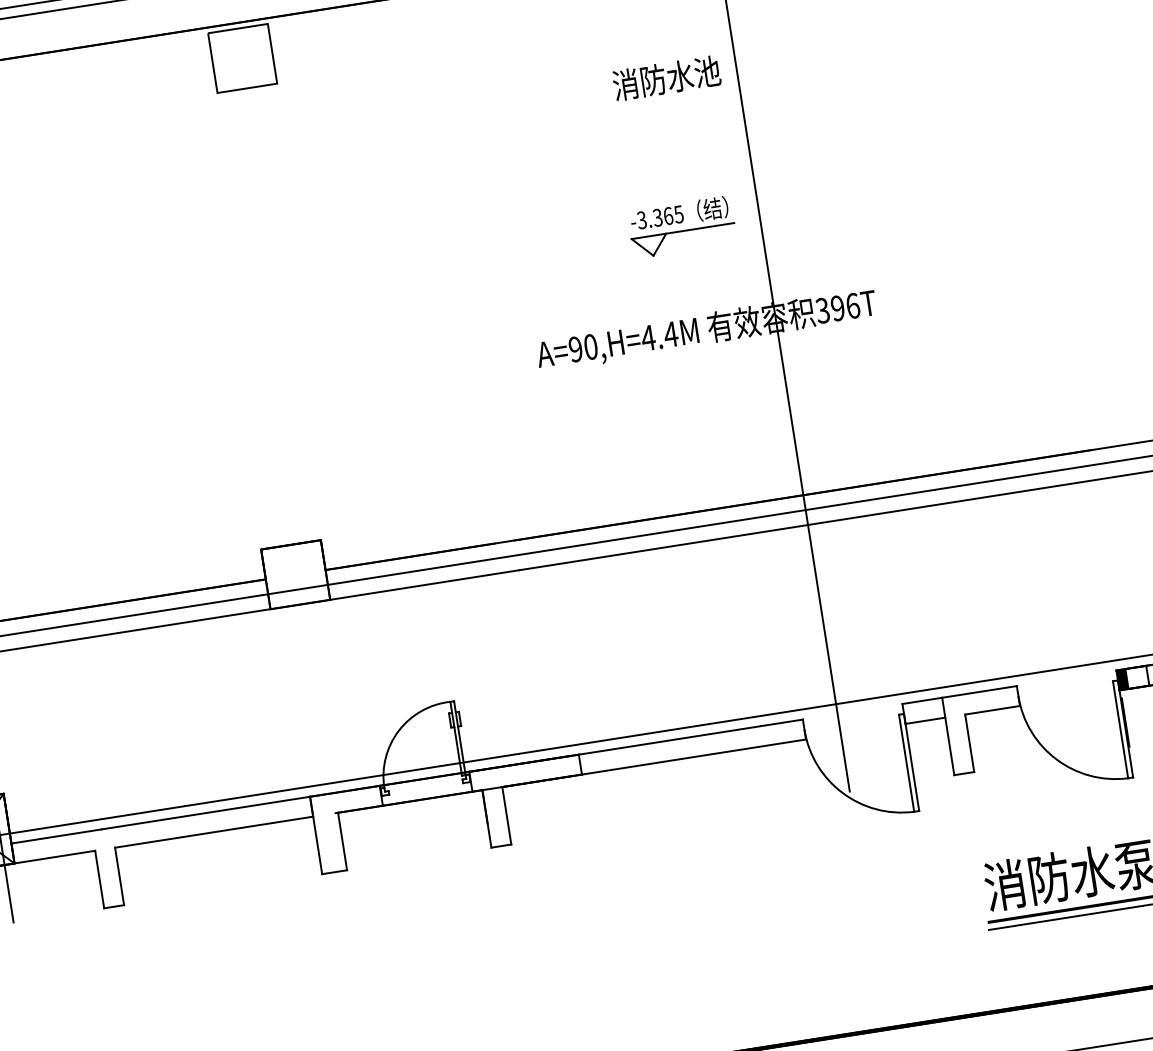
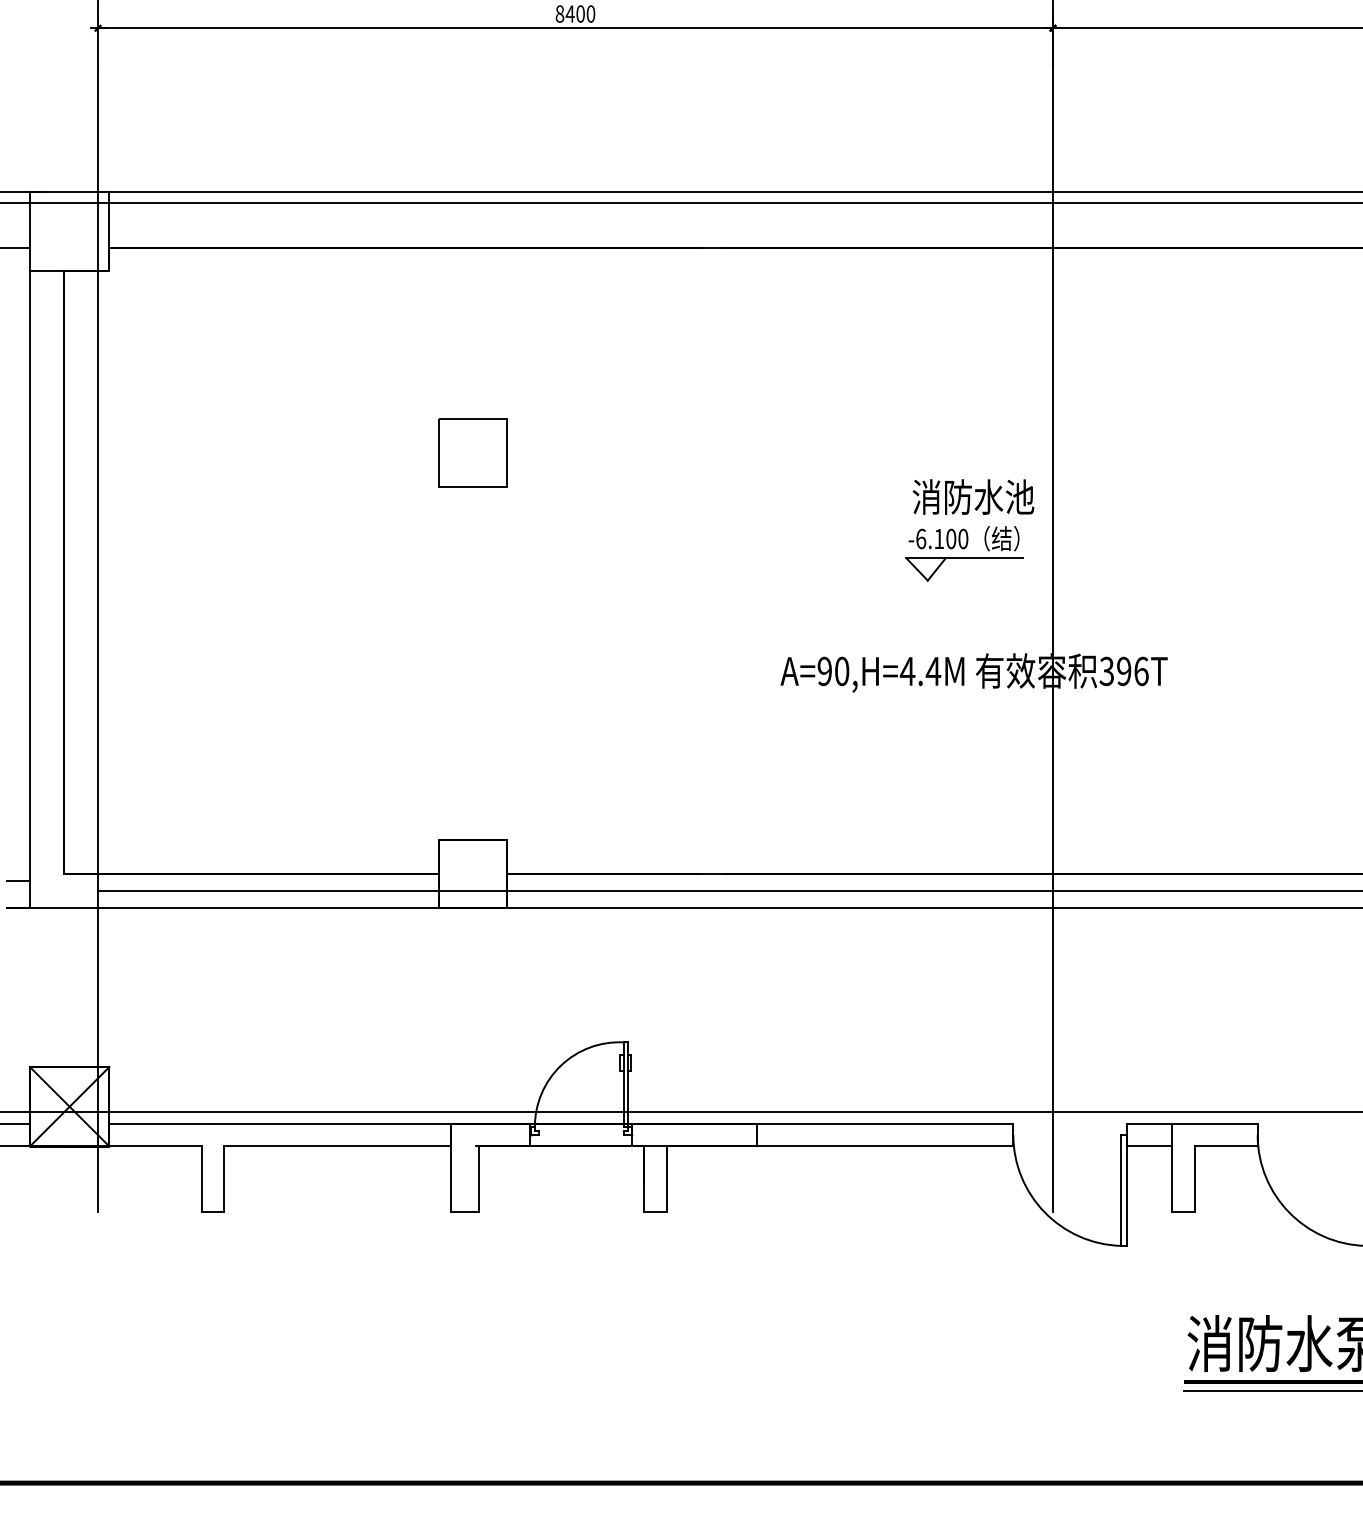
part: (241, 58) -> (472, 452), moved
text: (666, 77) -> (973, 496), moved
text: (660, 216) -> (942, 538), -3.365 -> -6.100

